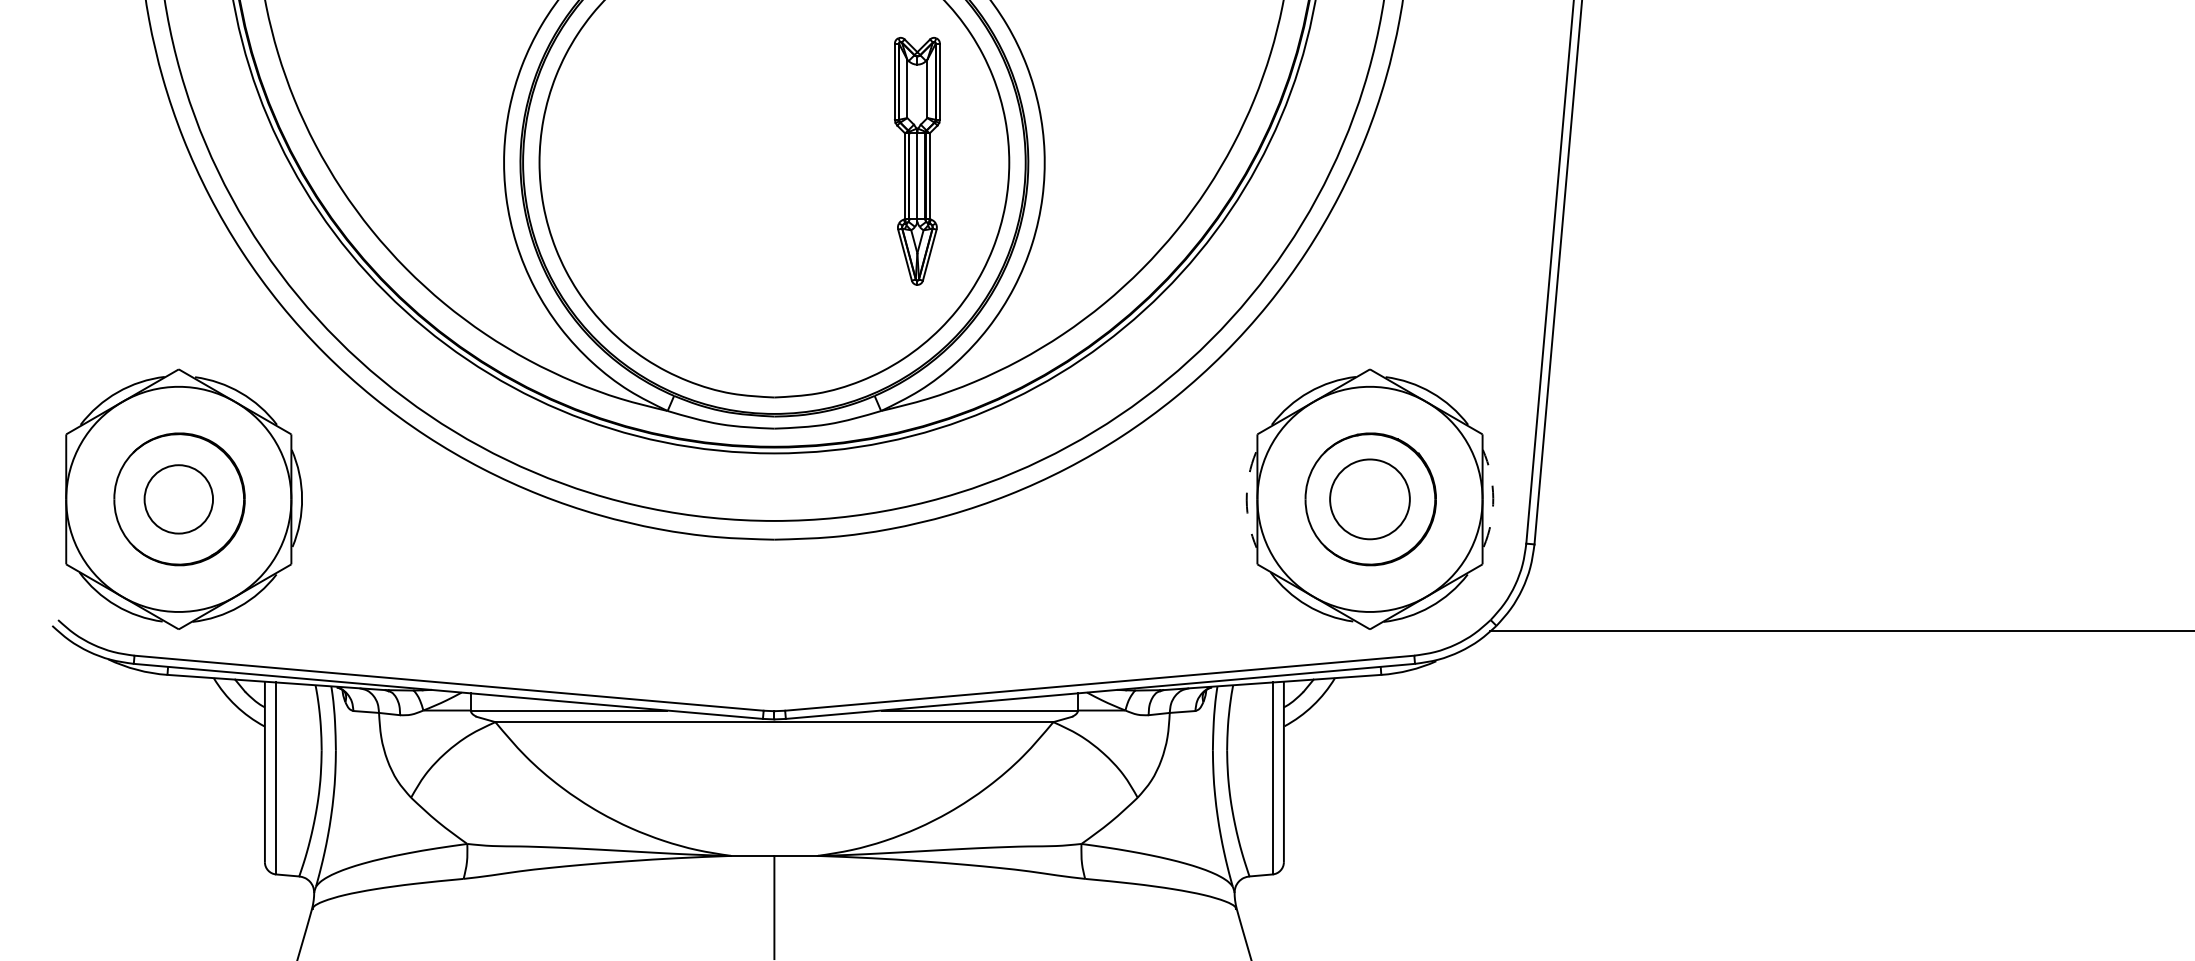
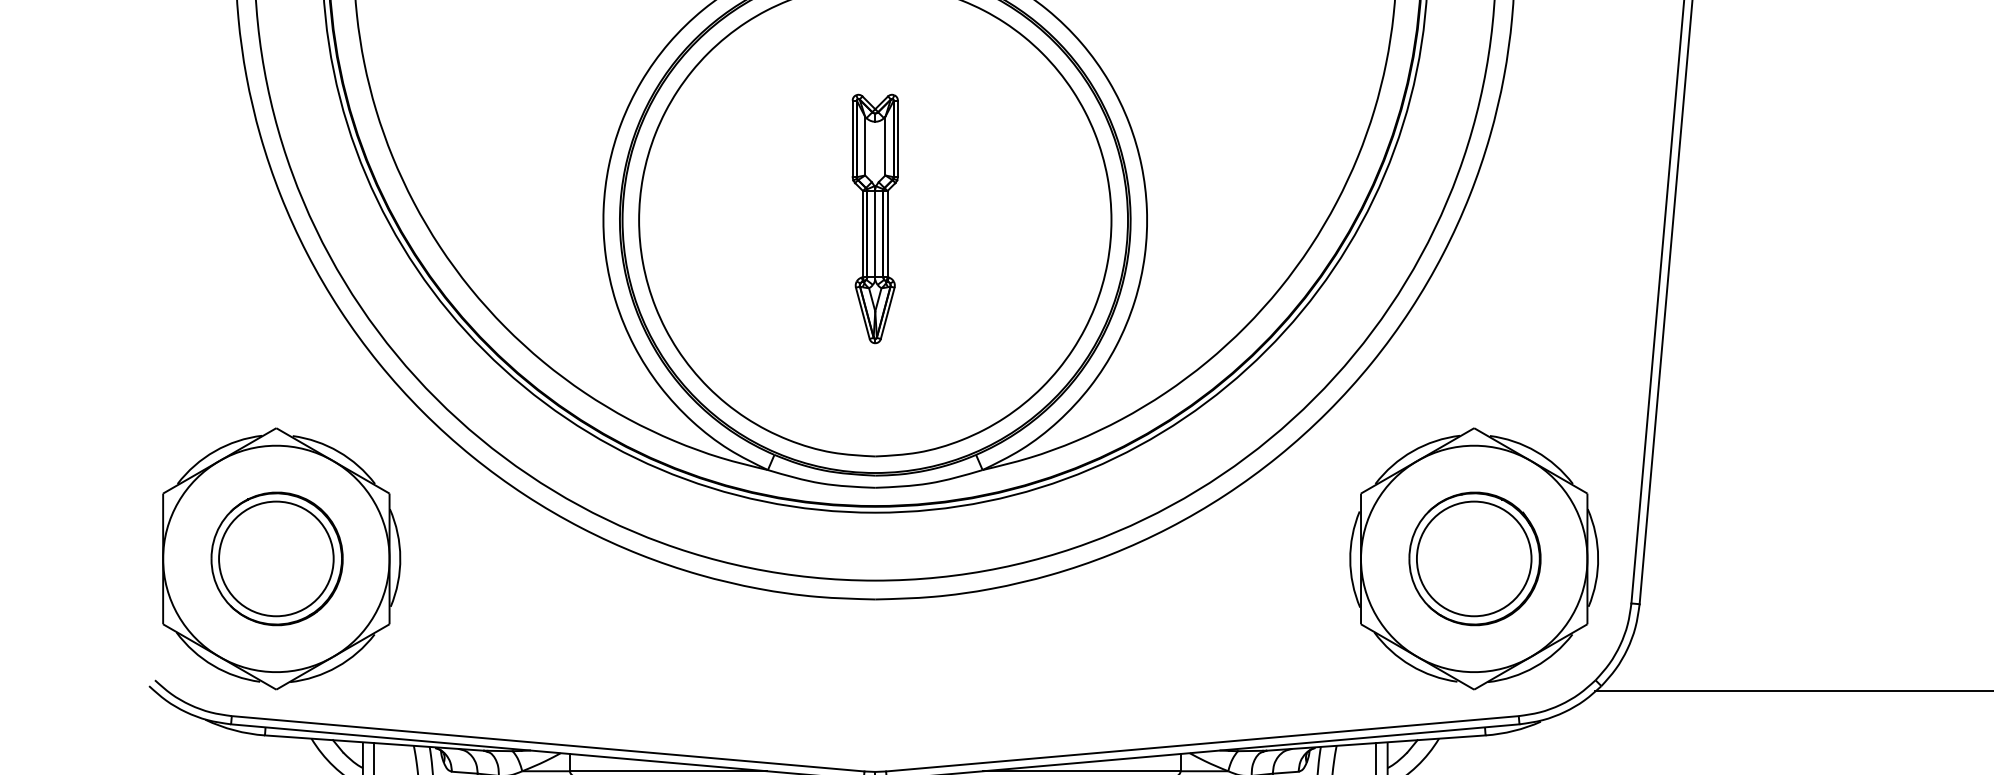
part: (917, 160) -> (875, 218), moved
arc: (1493, 498) -> (1598, 558), dashed -> solid
circle: (178, 499) -> (276, 559), size x1.67
circle: (1370, 499) -> (1474, 559), size x1.43
arc: (1246, 500) -> (1350, 560), dashed -> solid

